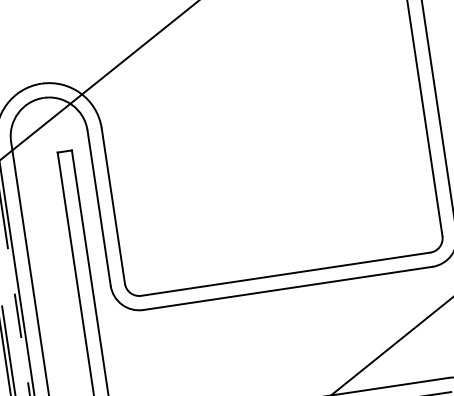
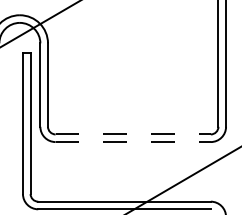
line: (286, 274) -> (133, 134), solid -> dashed
line: (288, 289) -> (133, 142), solid -> dashed

